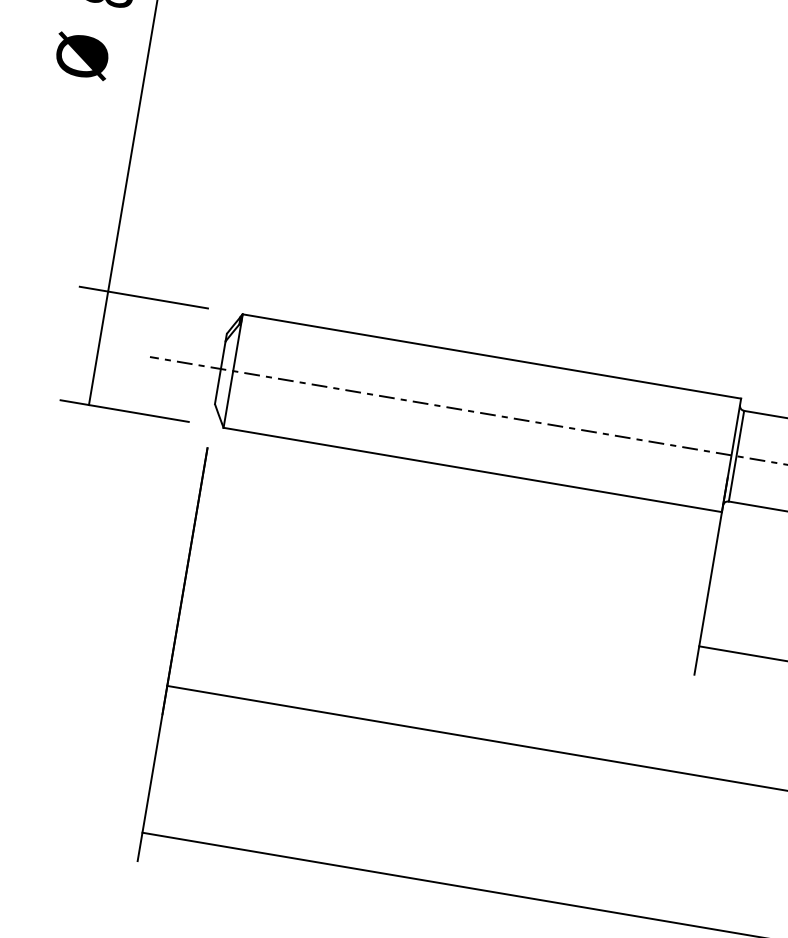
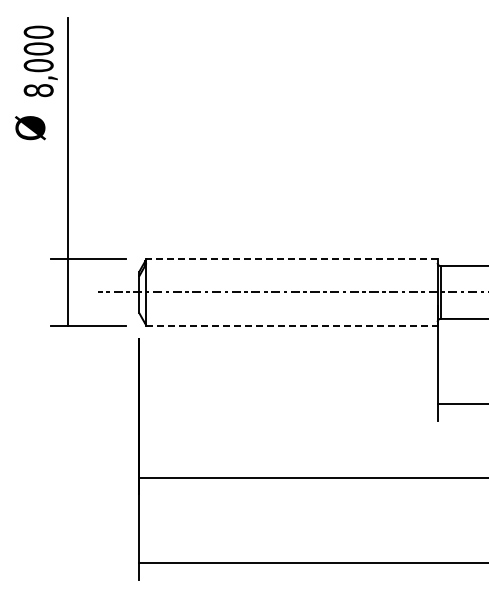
line: (492, 356) -> (292, 259), solid -> dashed
line: (473, 469) -> (292, 325), solid -> dashed

